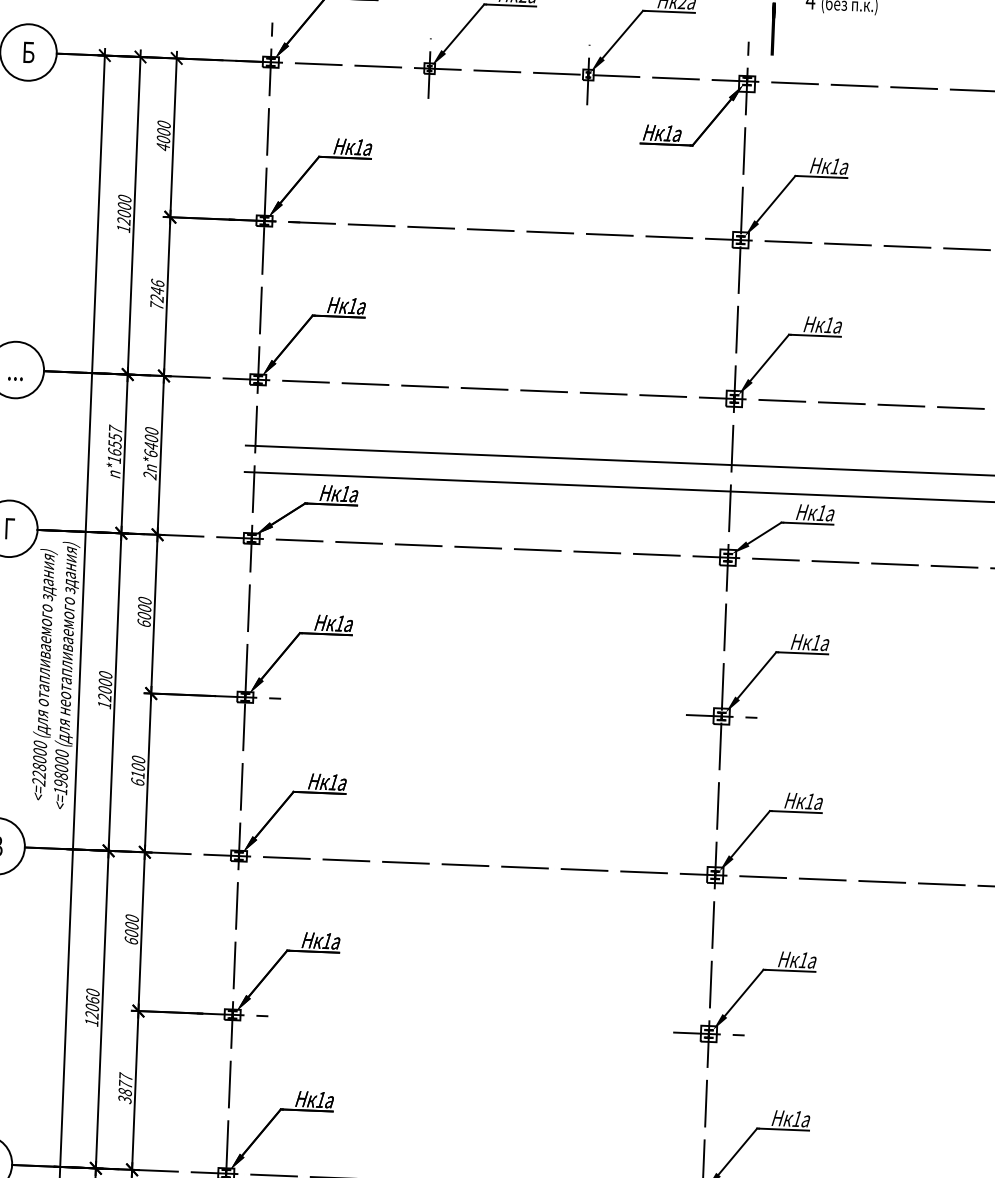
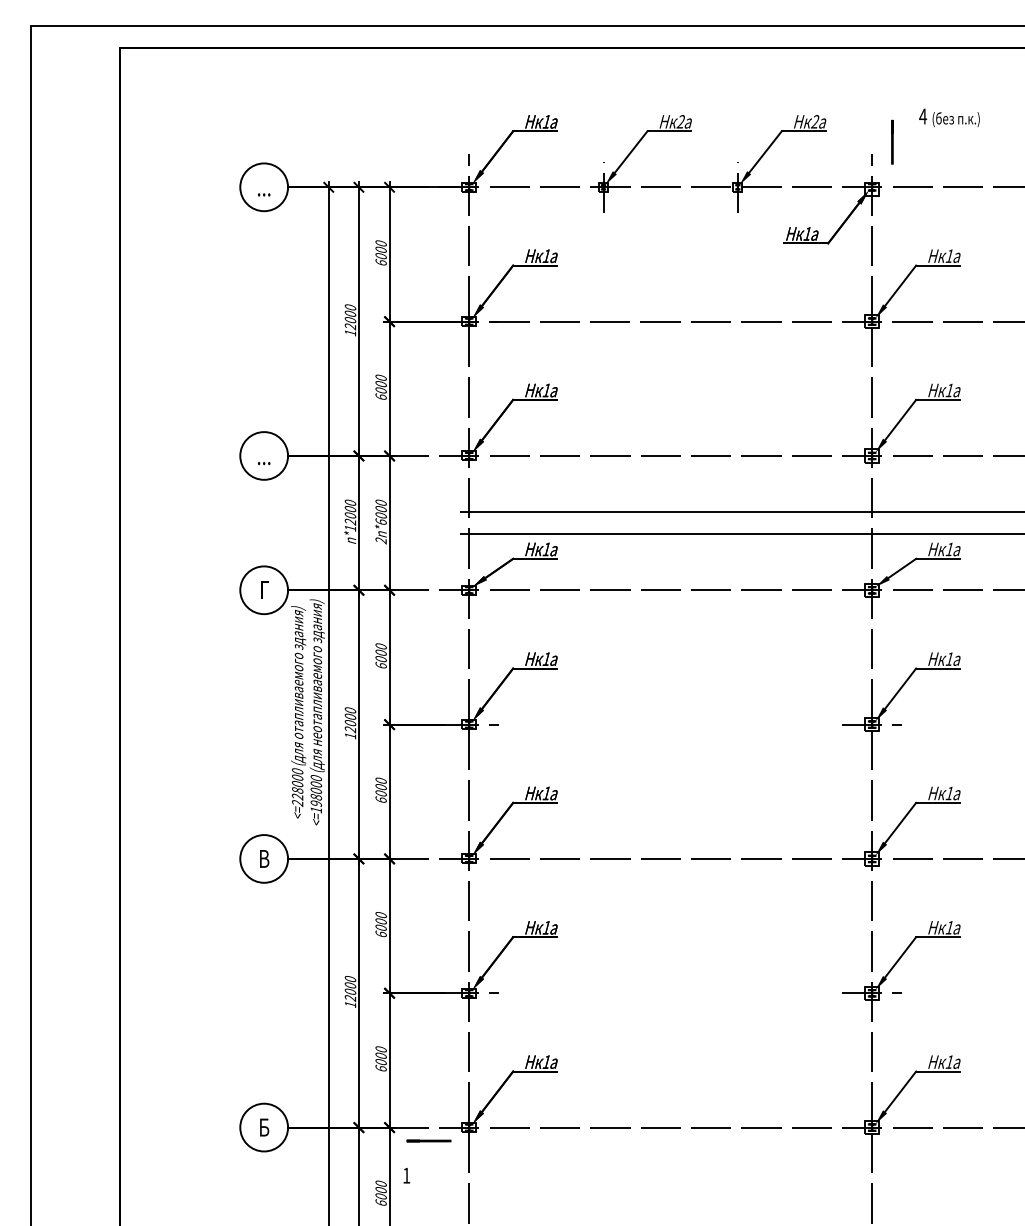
text: (28, 52) -> (264, 187), Б -> ...
text: (162, 145) -> (380, 261), 4000 -> 6000
text: (156, 293) -> (380, 386), 7246 -> 6000
text: (115, 439) -> (350, 511), n*16557 -> n*12000
text: (150, 445) -> (380, 515), 2n*6400 -> 2n*6000
text: (137, 774) -> (380, 793), 6100 -> 6000
text: (91, 998) -> (349, 984), 12060 -> 12000
text: (124, 1087) -> (380, 1058), 3877 -> 6000

